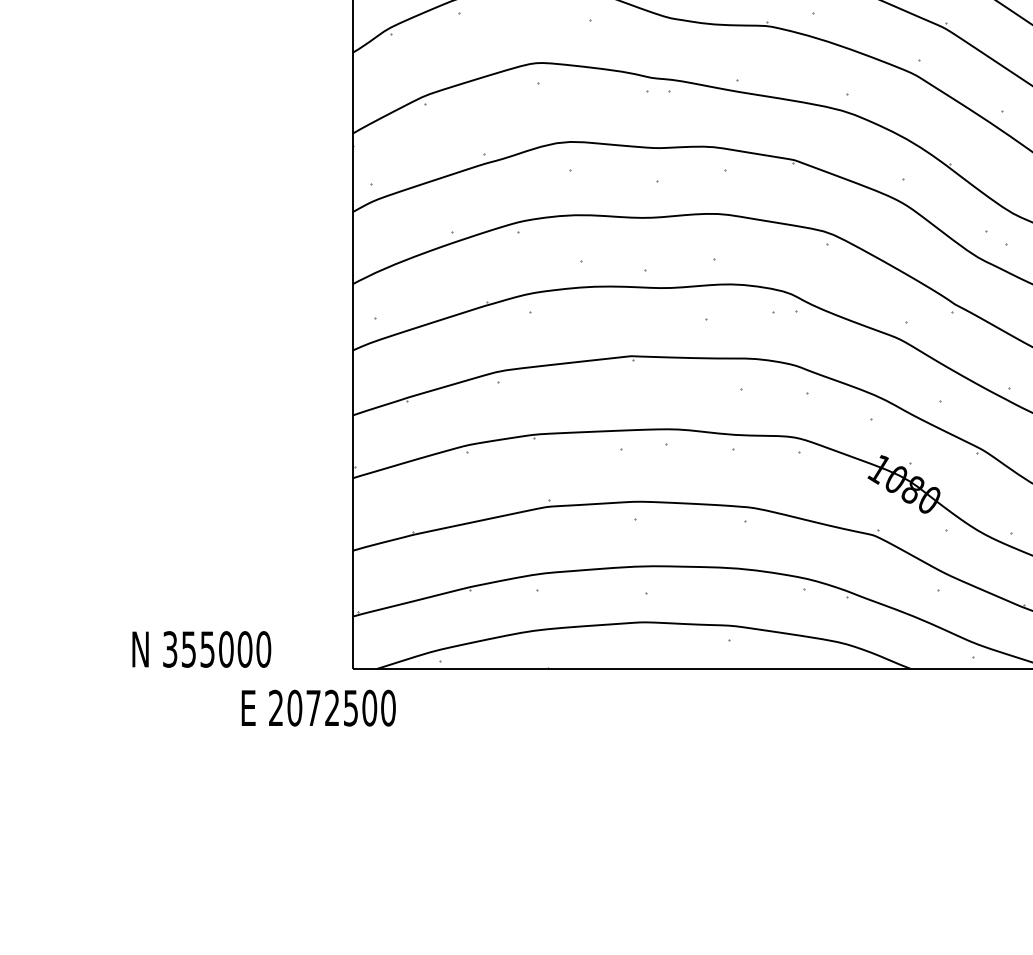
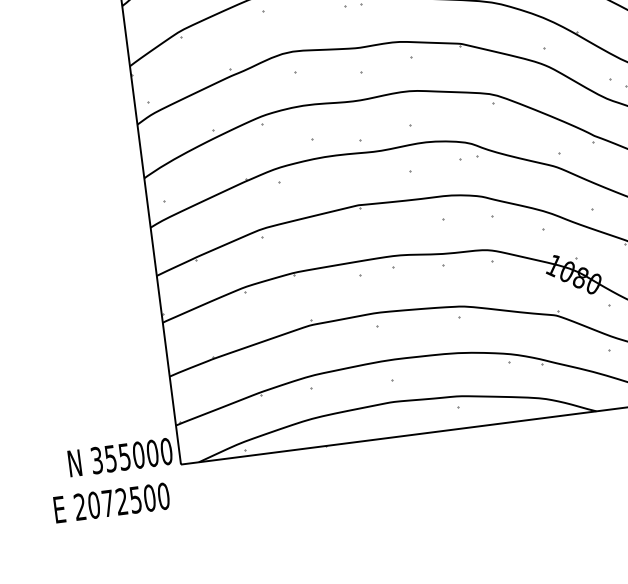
text: (201, 649) -> (120, 457), moved
text: (318, 707) -> (111, 502), moved

